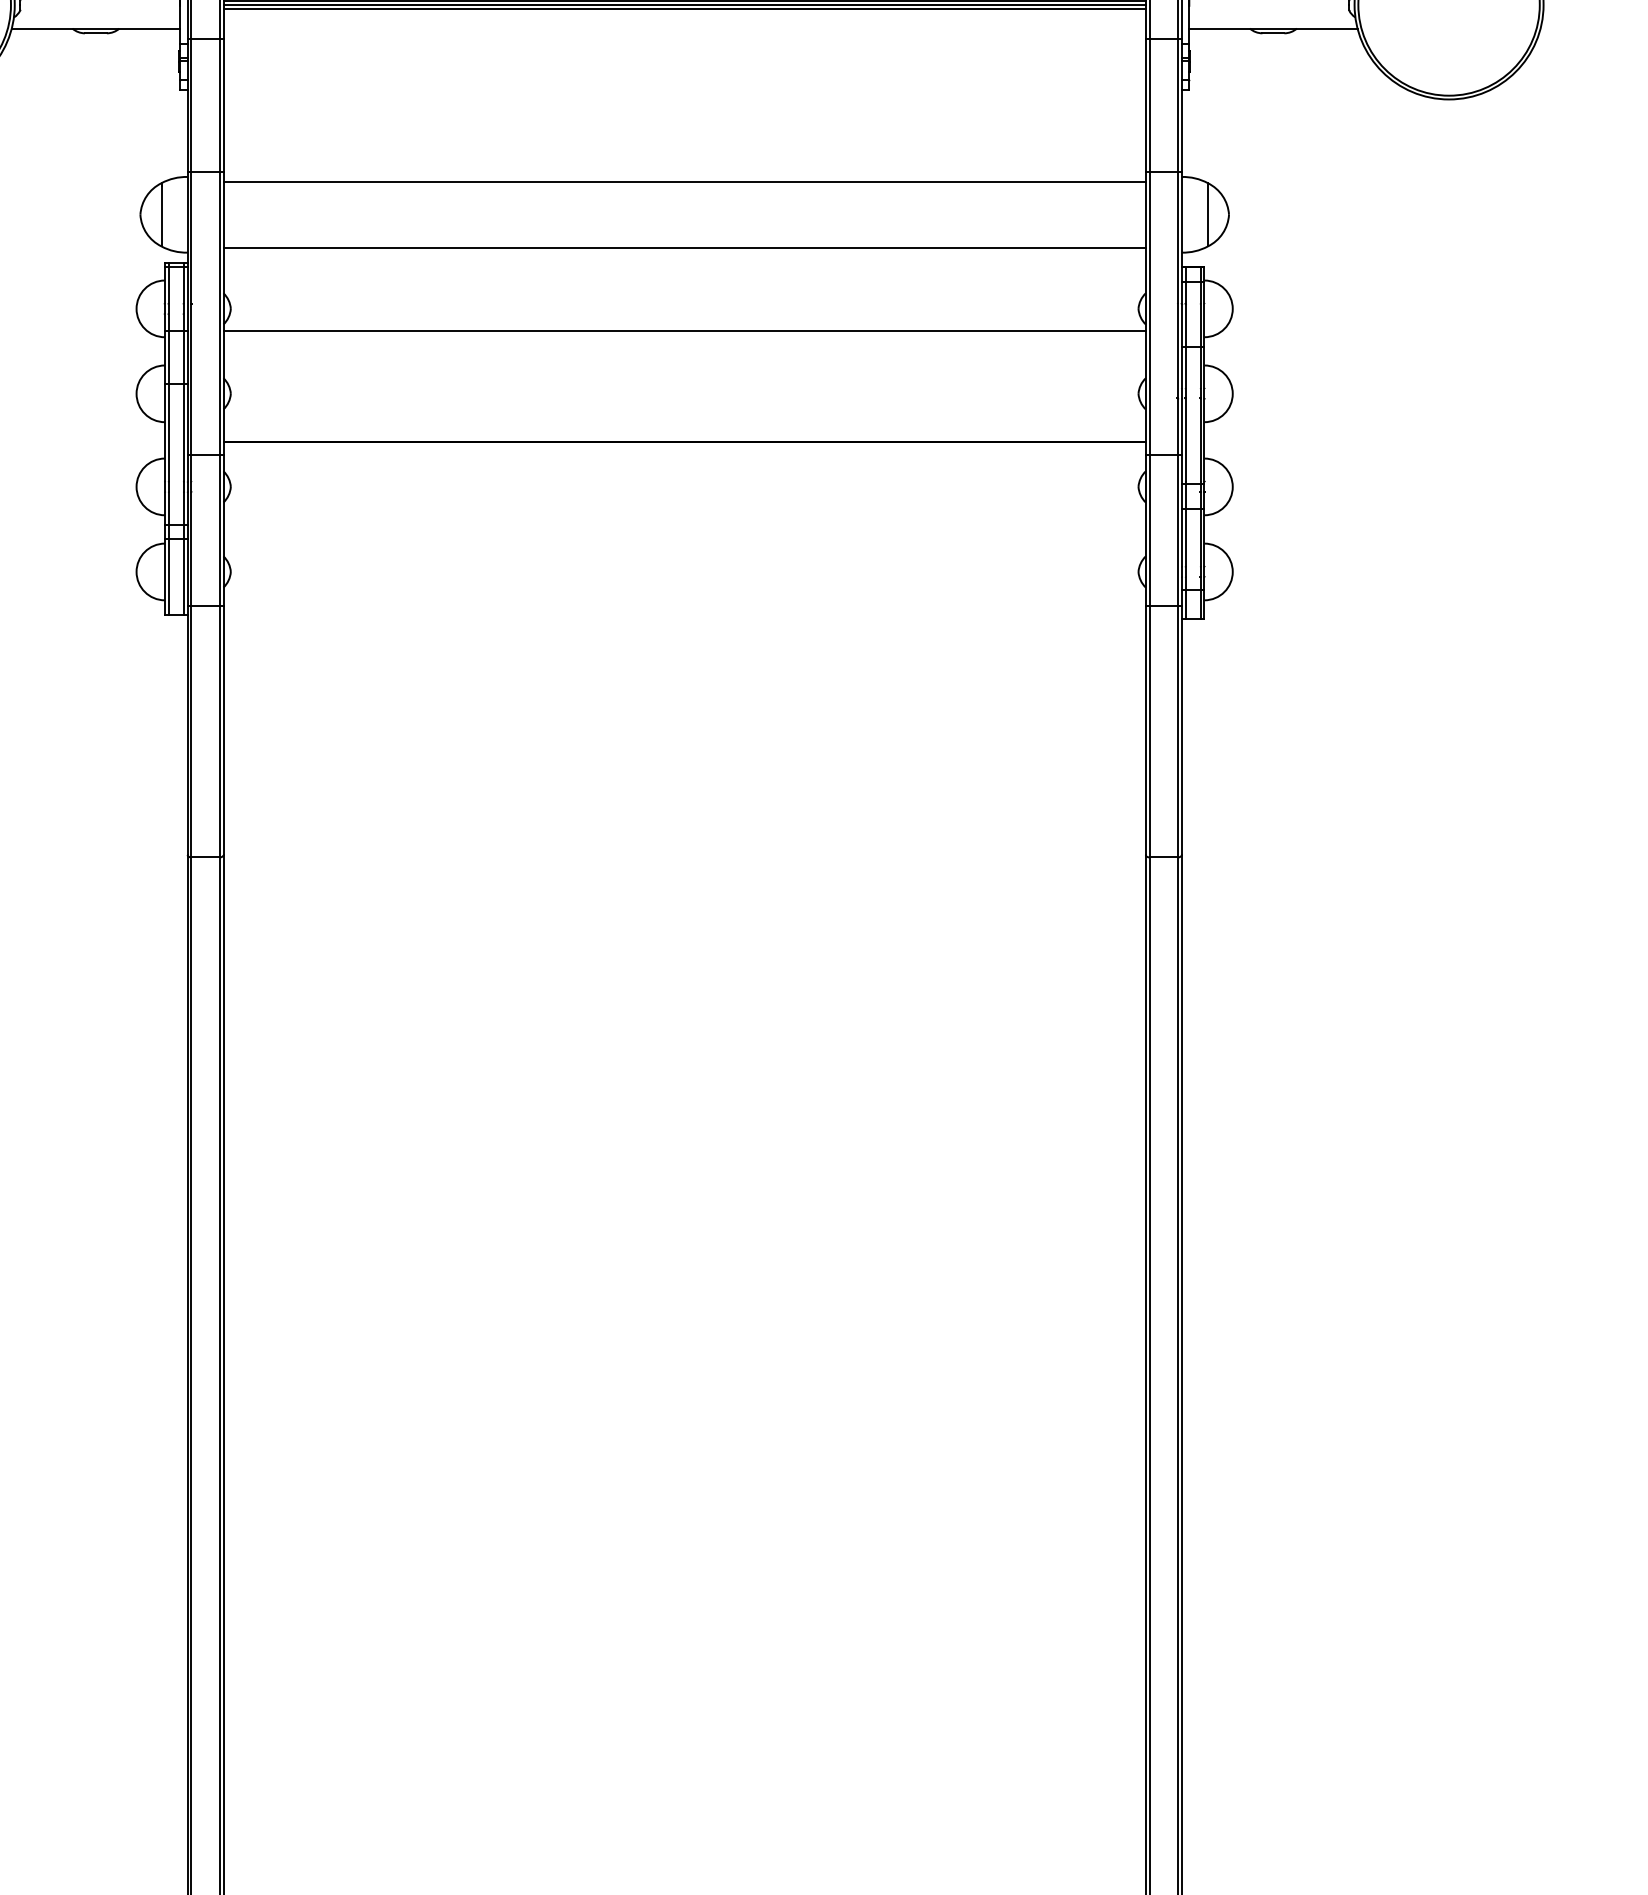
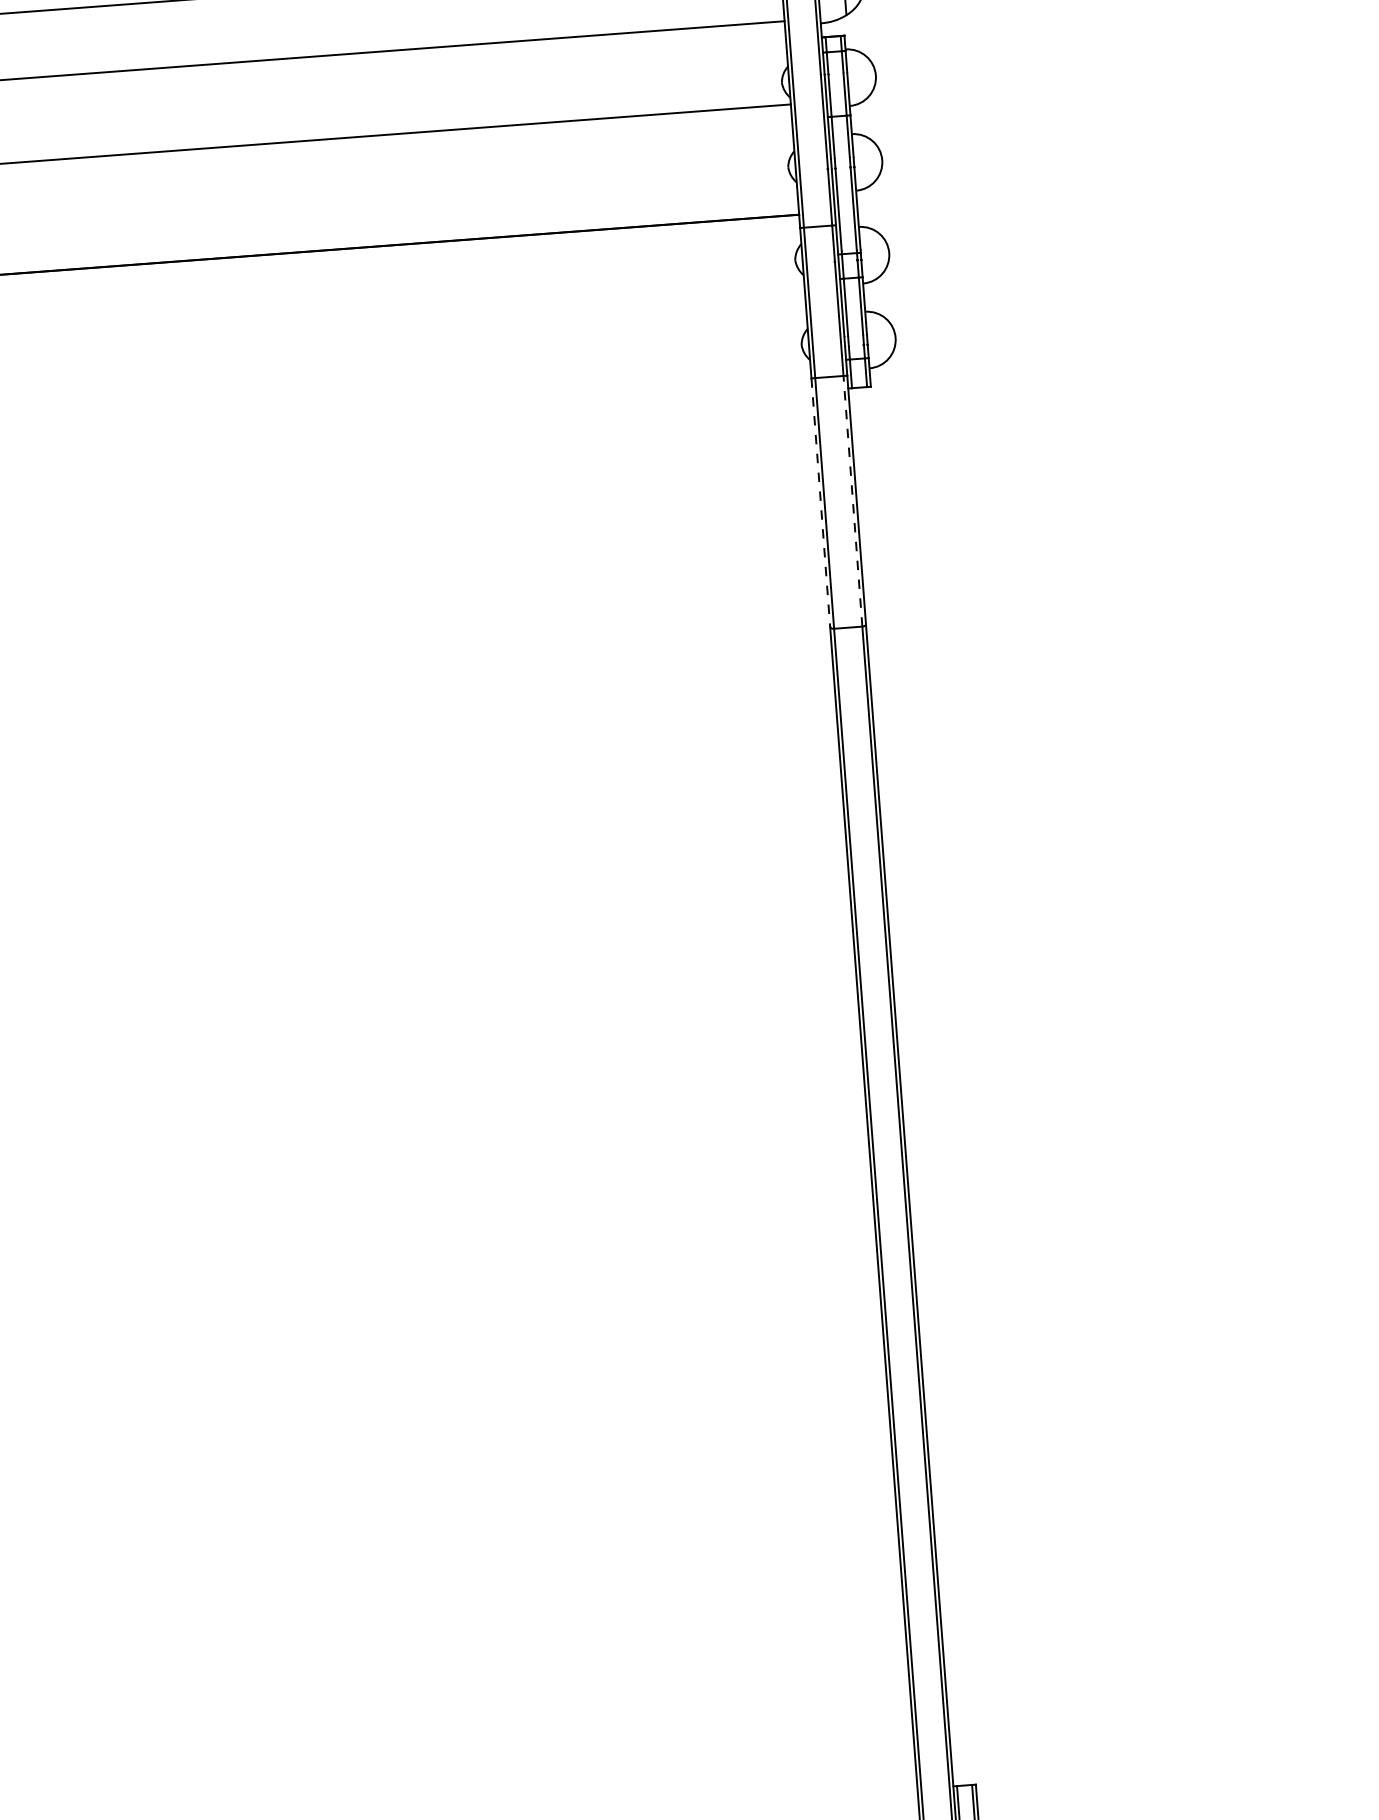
line: (1145, 730) -> (820, 502), solid -> dashed
line: (1177, 731) -> (852, 501), solid -> dashed

